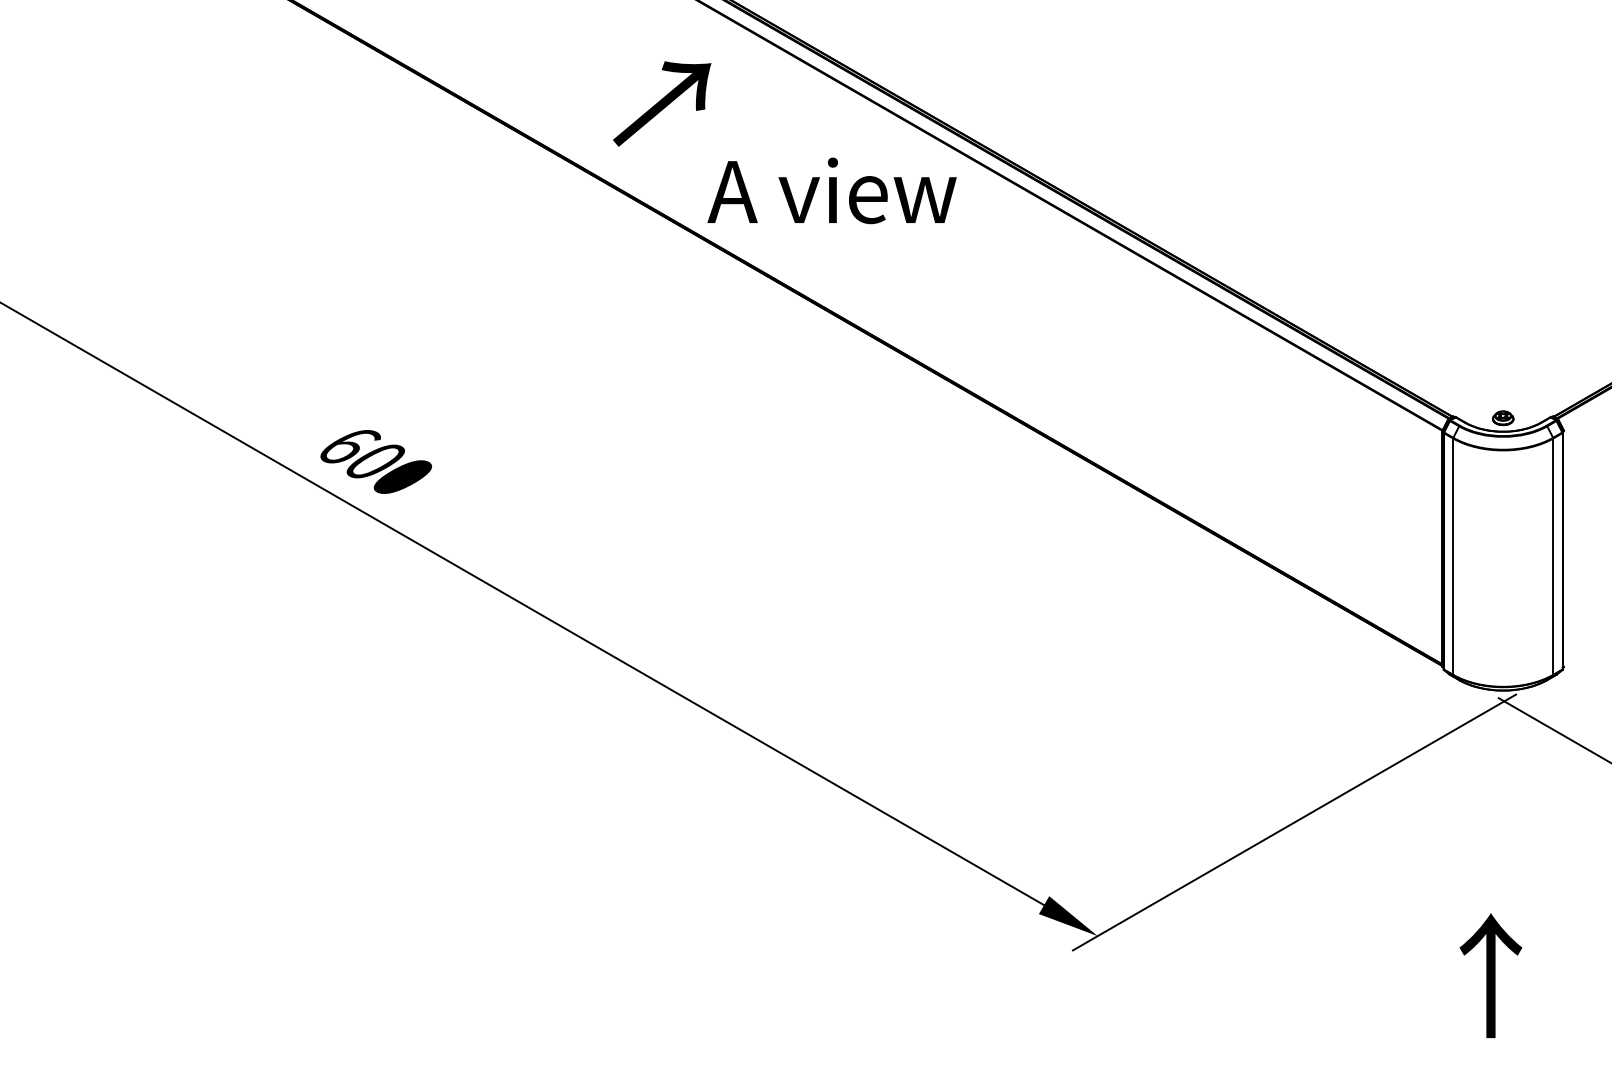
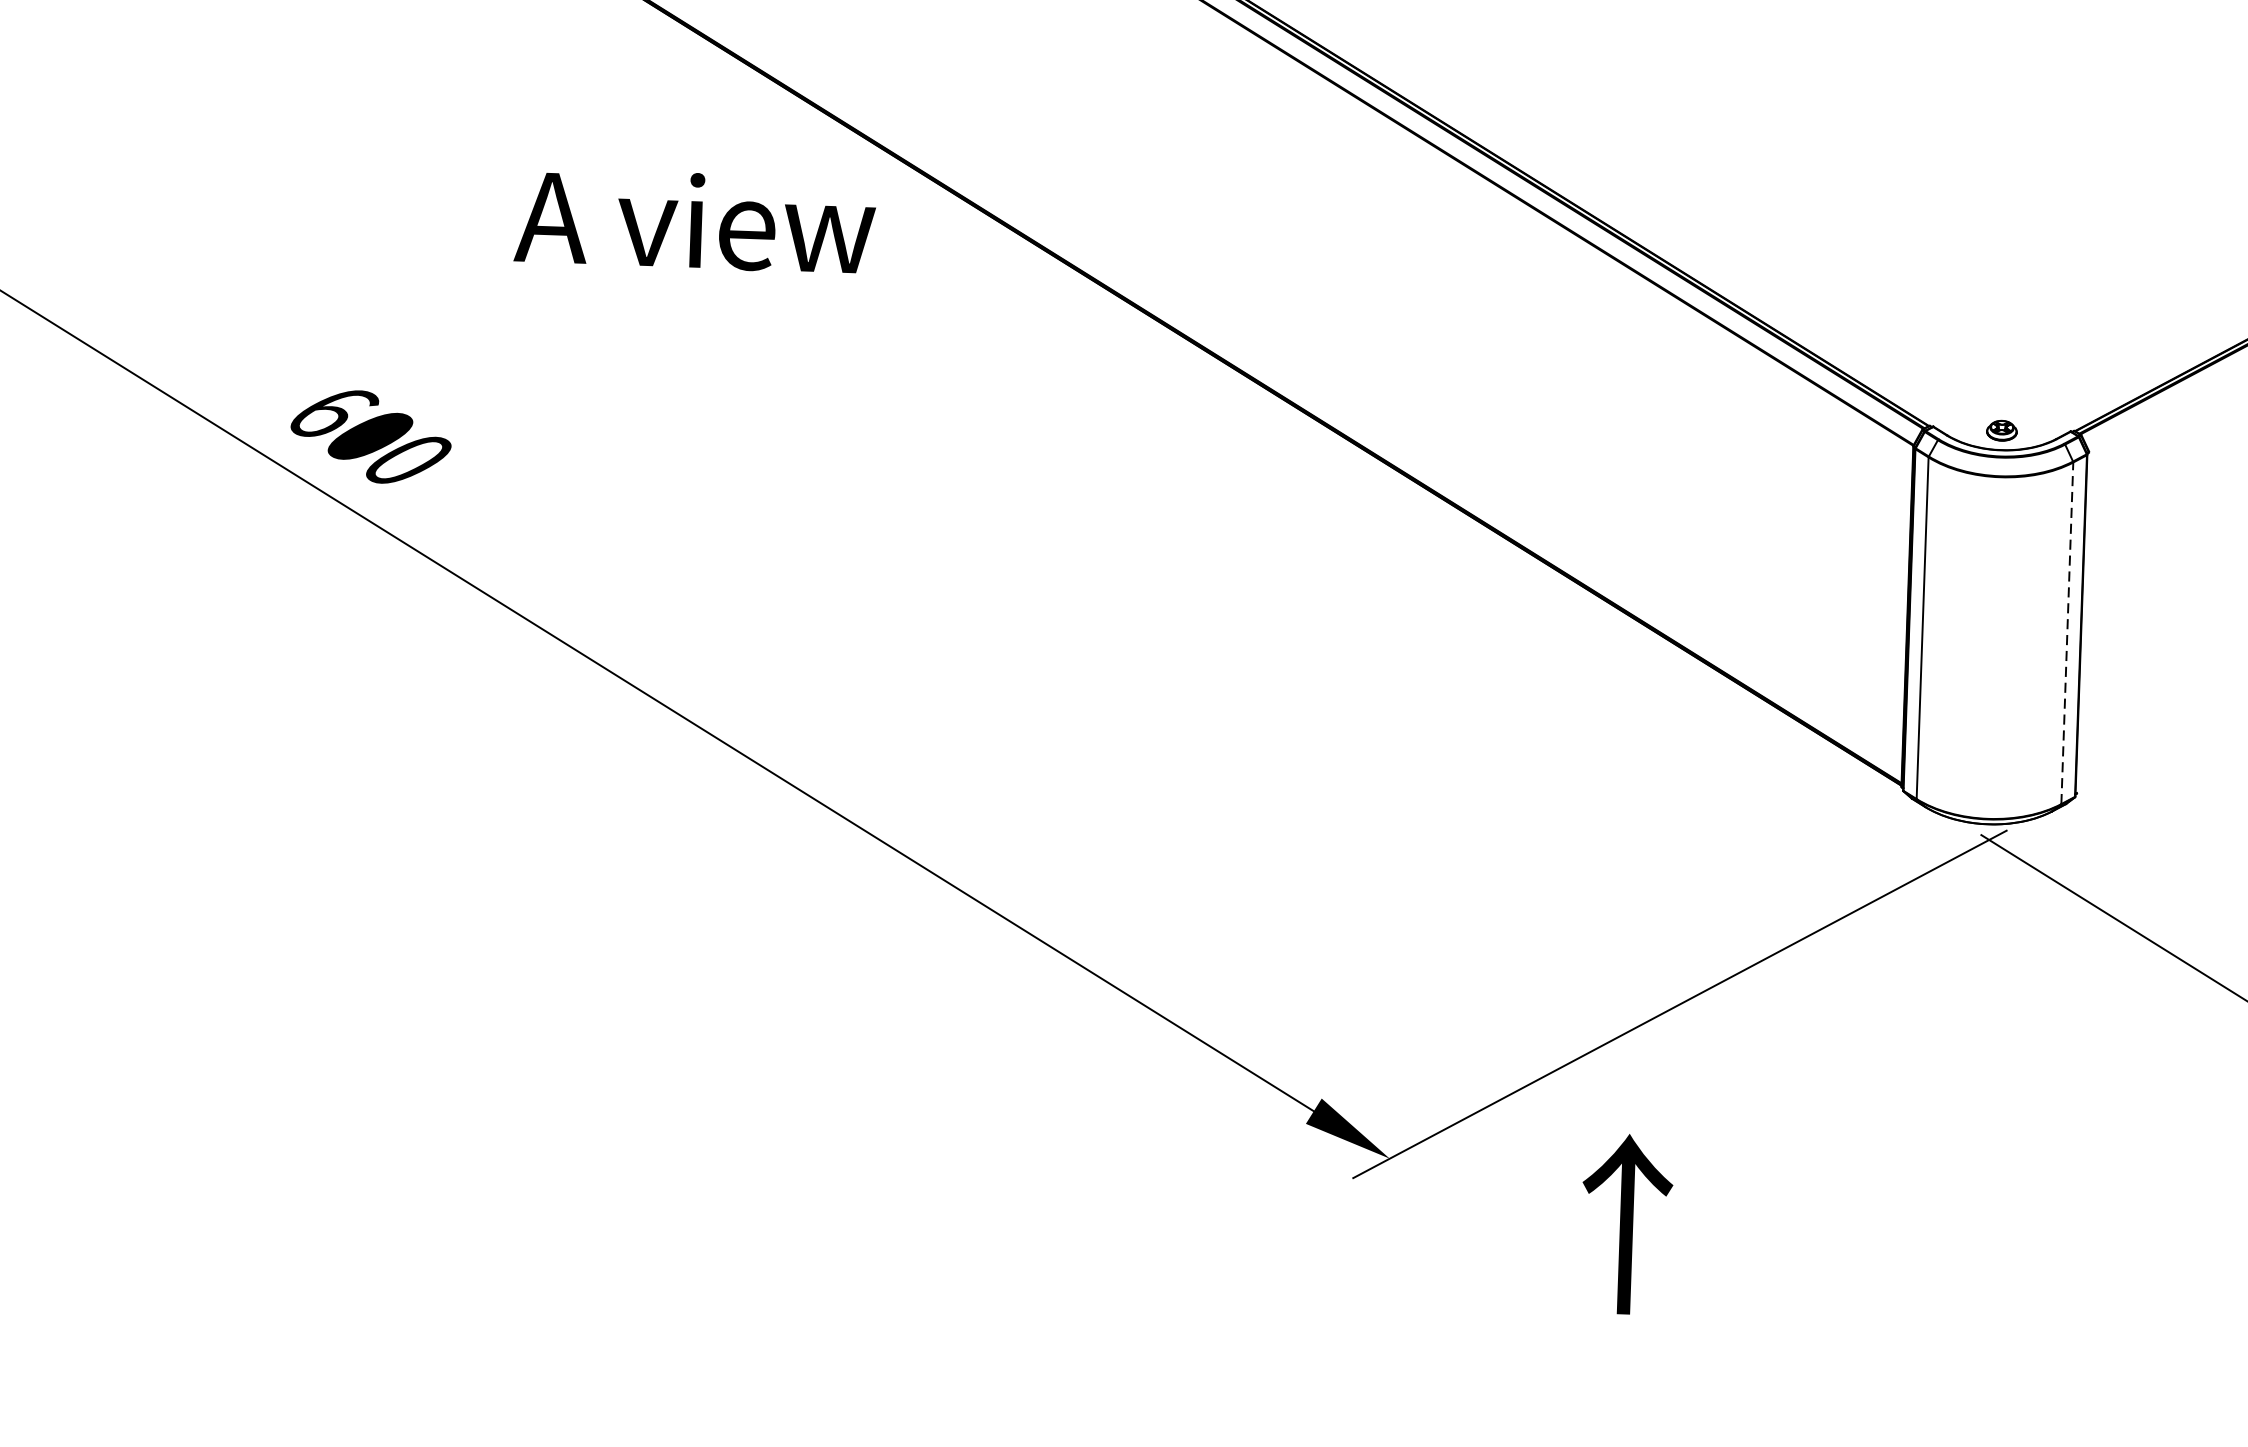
text: (831, 190) -> (694, 220), moved
line: (1553, 556) -> (2067, 633), solid -> dashed
text: (1490, 975) -> (1625, 1223), moved

